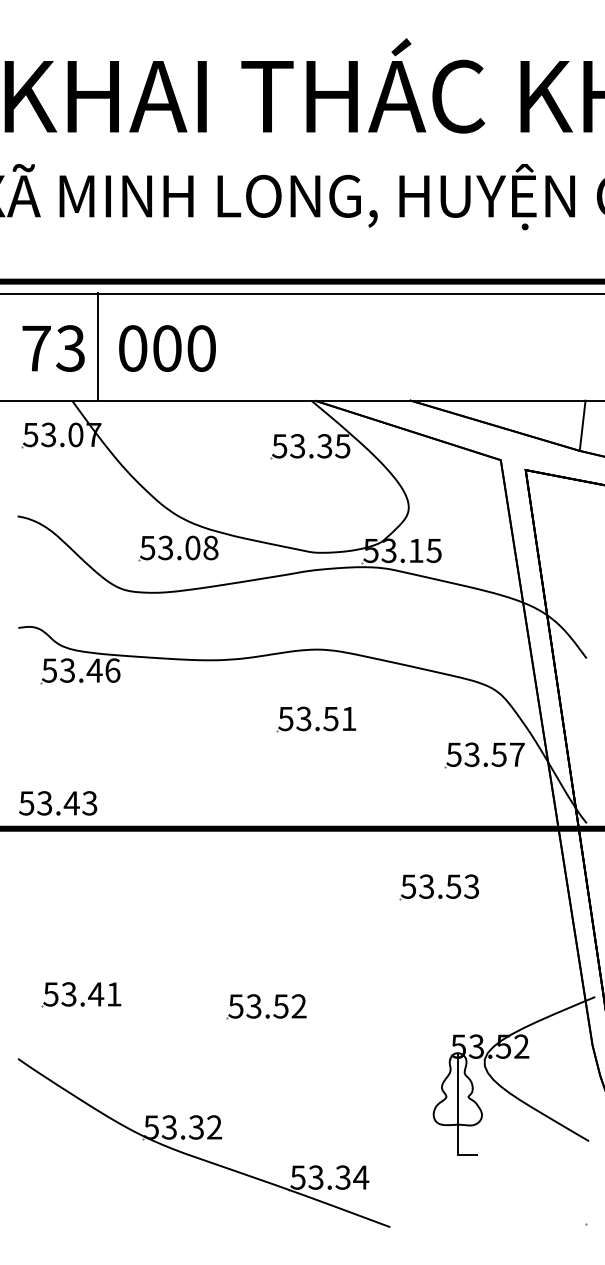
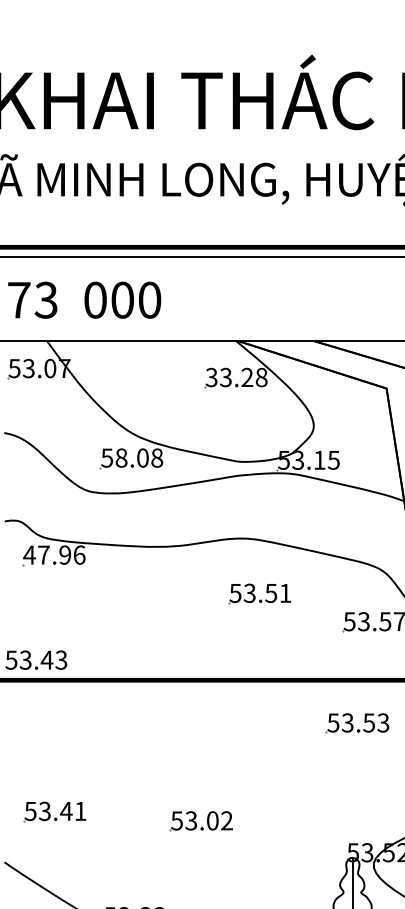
line: (98, 346) -> (68, 298), removed
text: (311, 446) -> (236, 377), 53.35 -> 33.28
text: (165, 547) -> (121, 457), 53.08 -> 58.08
text: (71, 670) -> (46, 555), 53.46 -> 47.96
part: (315, 719) -> (258, 593), moved
part: (438, 887) -> (357, 723), moved
text: (280, 1006) -> (212, 820), 53.52 -> 53.02

